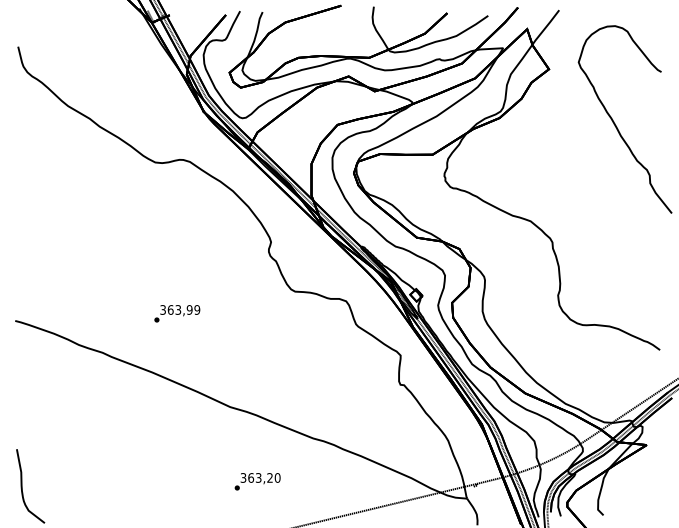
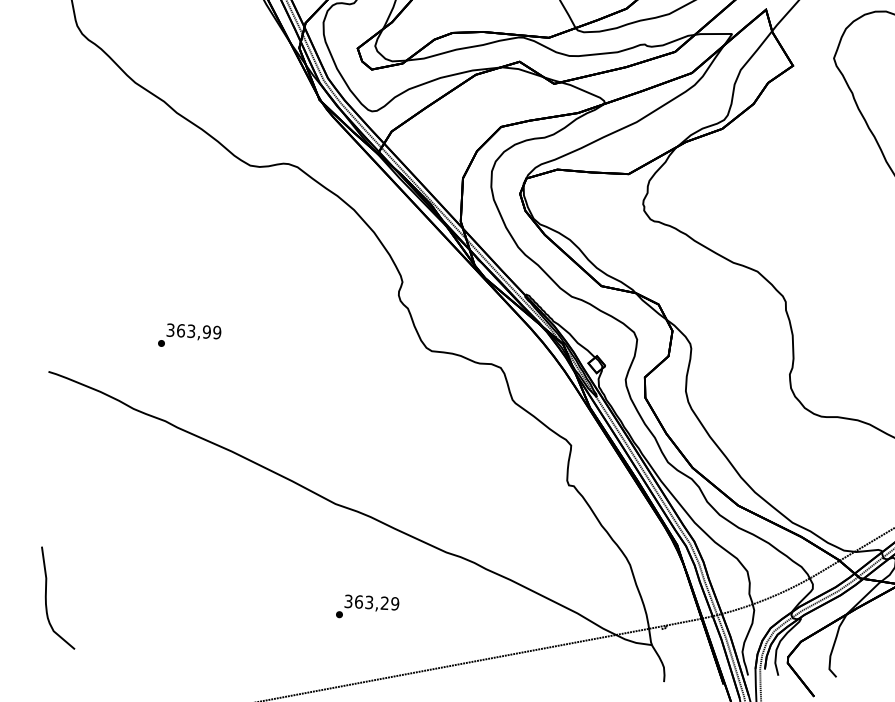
text: (177, 313) -> (189, 336), moved
text: (277, 477) -> (394, 603), 363,20 -> 363,29

